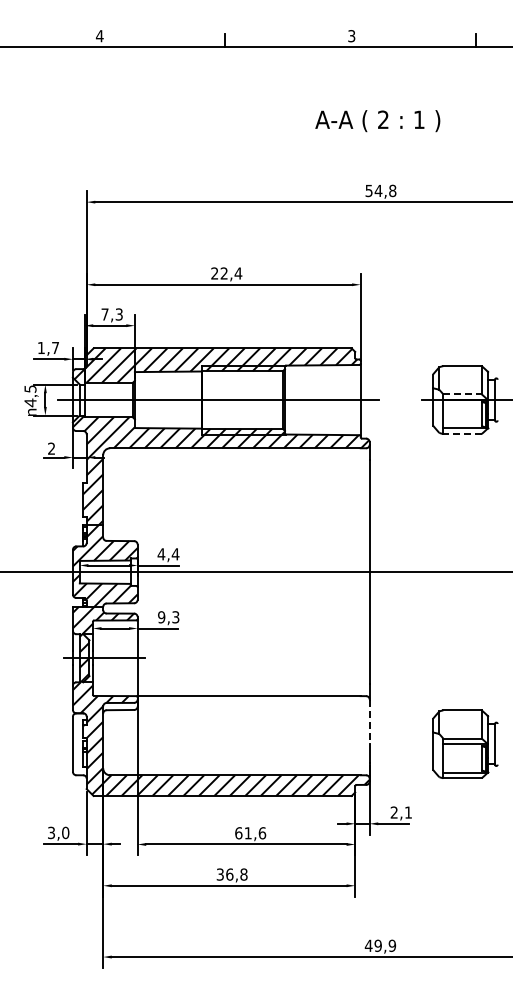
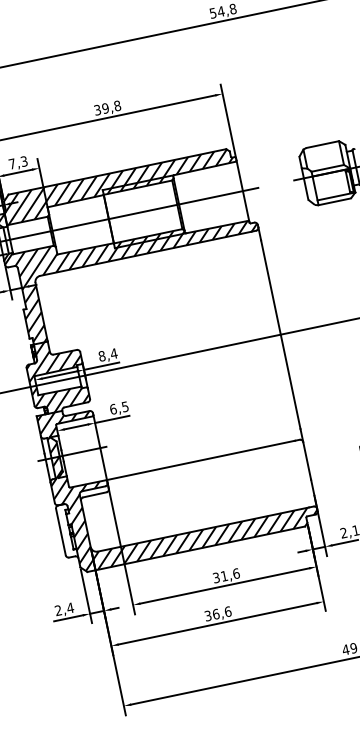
text: (226, 273) -> (107, 108), 22,4 -> 39,8
line: (463, 394) -> (328, 168), dashed -> solid
line: (462, 434) -> (334, 202), dashed -> solid
text: (161, 554) -> (102, 356), 4,4 -> 8,4
text: (168, 617) -> (119, 408), 9,3 -> 6,5
line: (369, 722) -> (307, 461), dashed -> solid
text: (58, 832) -> (64, 608), 3,0 -> 2,4
text: (238, 833) -> (216, 578), 61,6 -> 31,6
text: (243, 874) -> (227, 611), 36,8 -> 36,6

